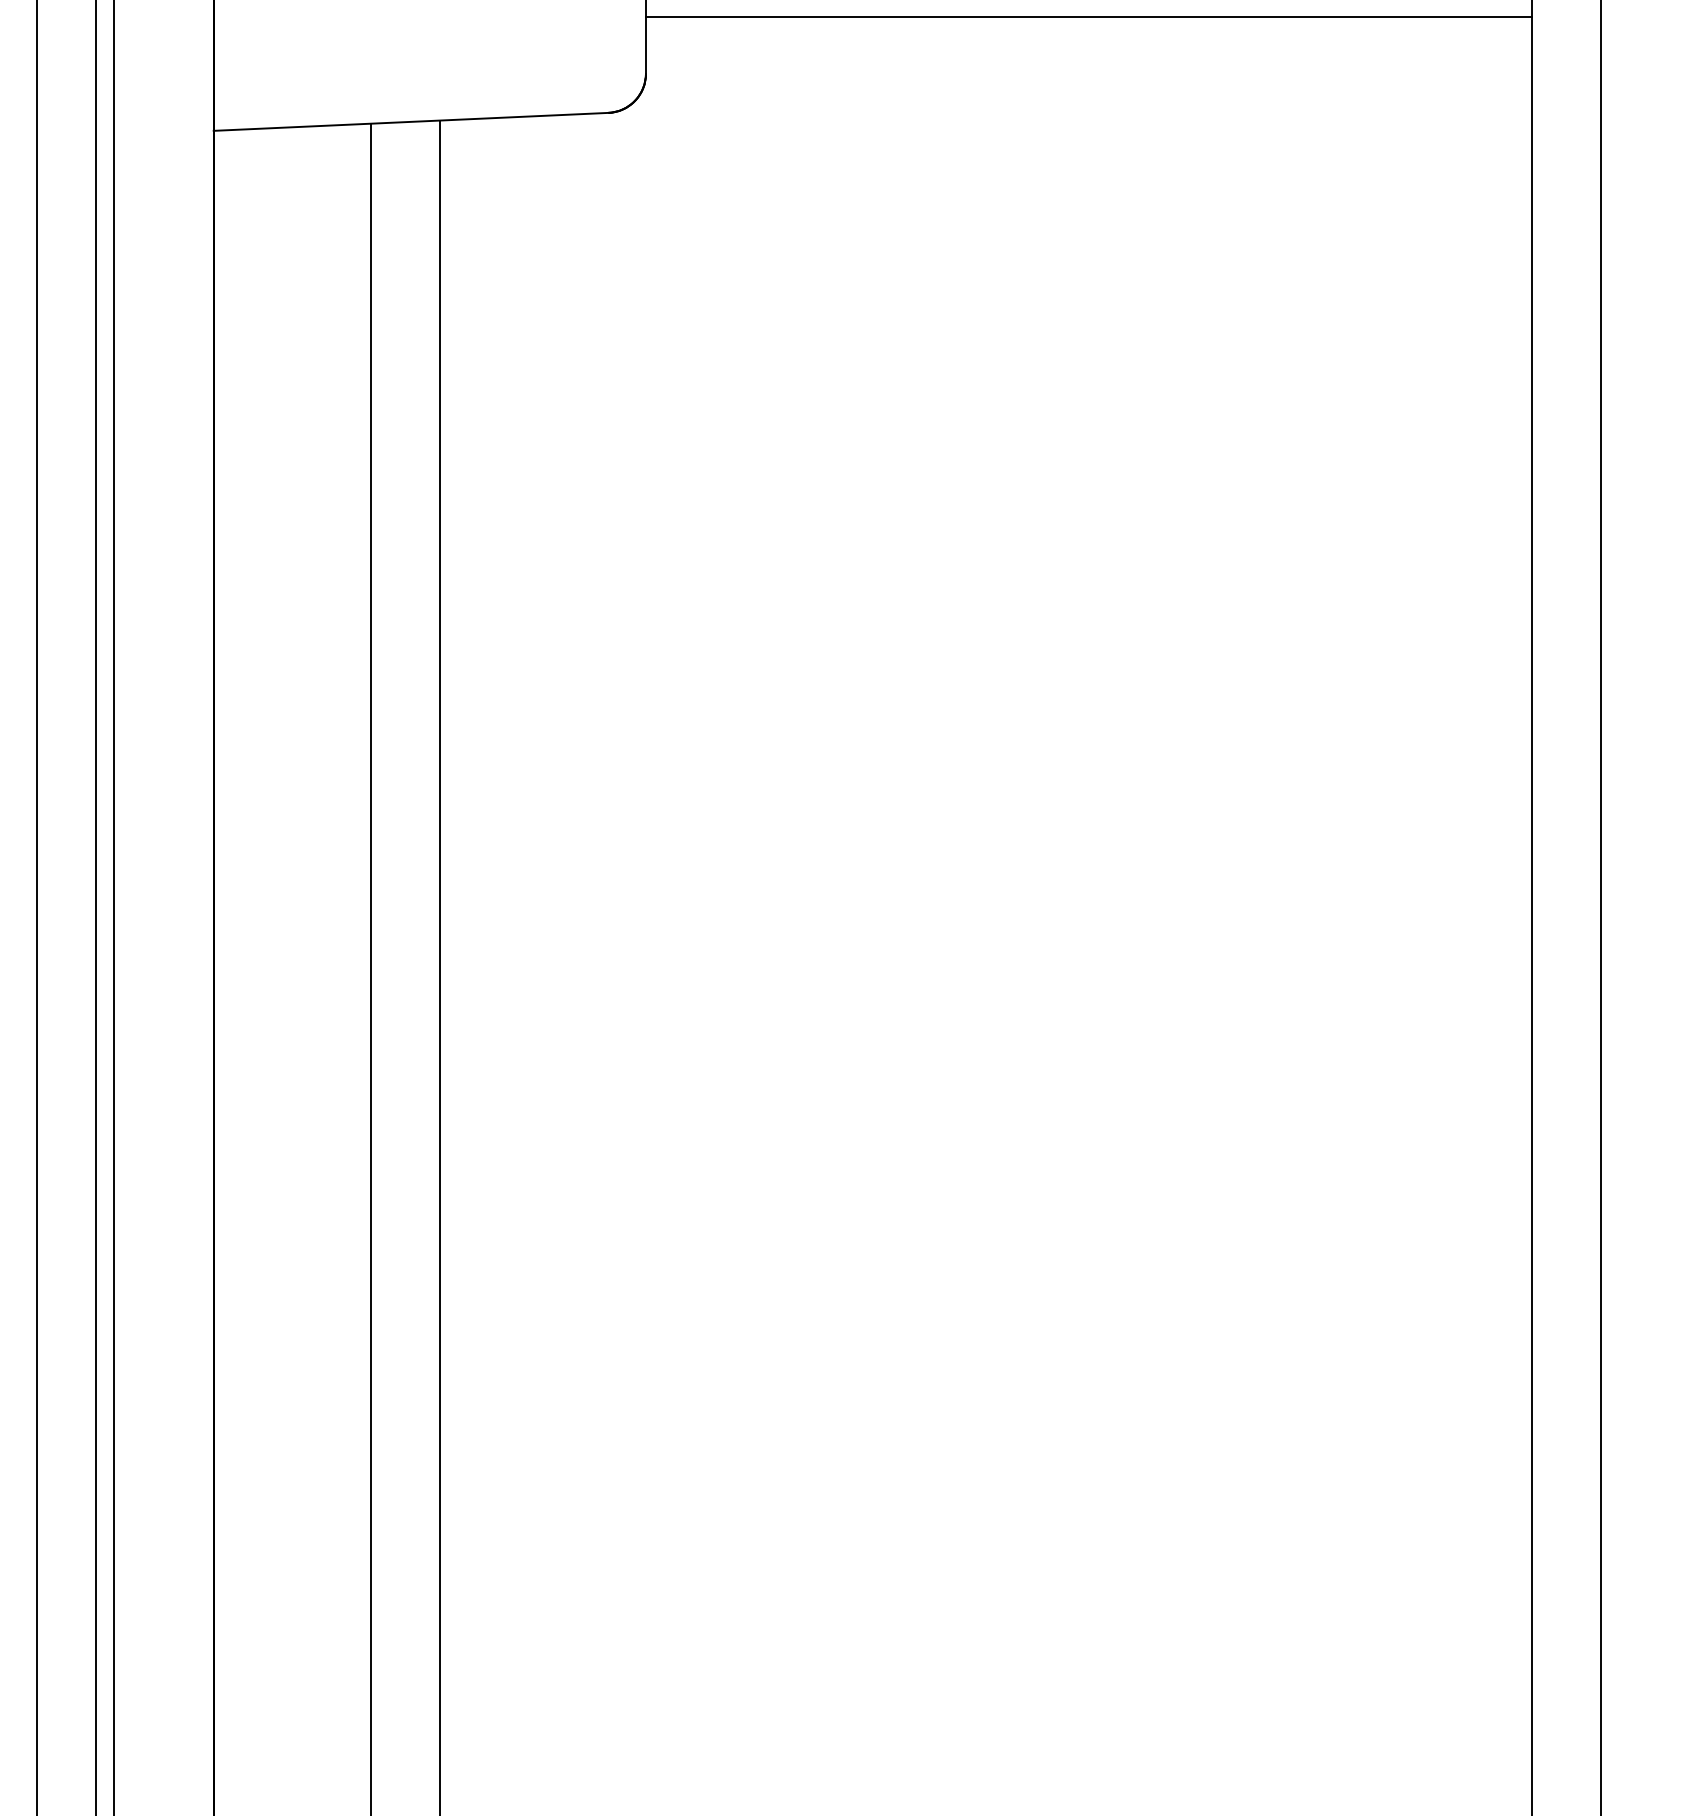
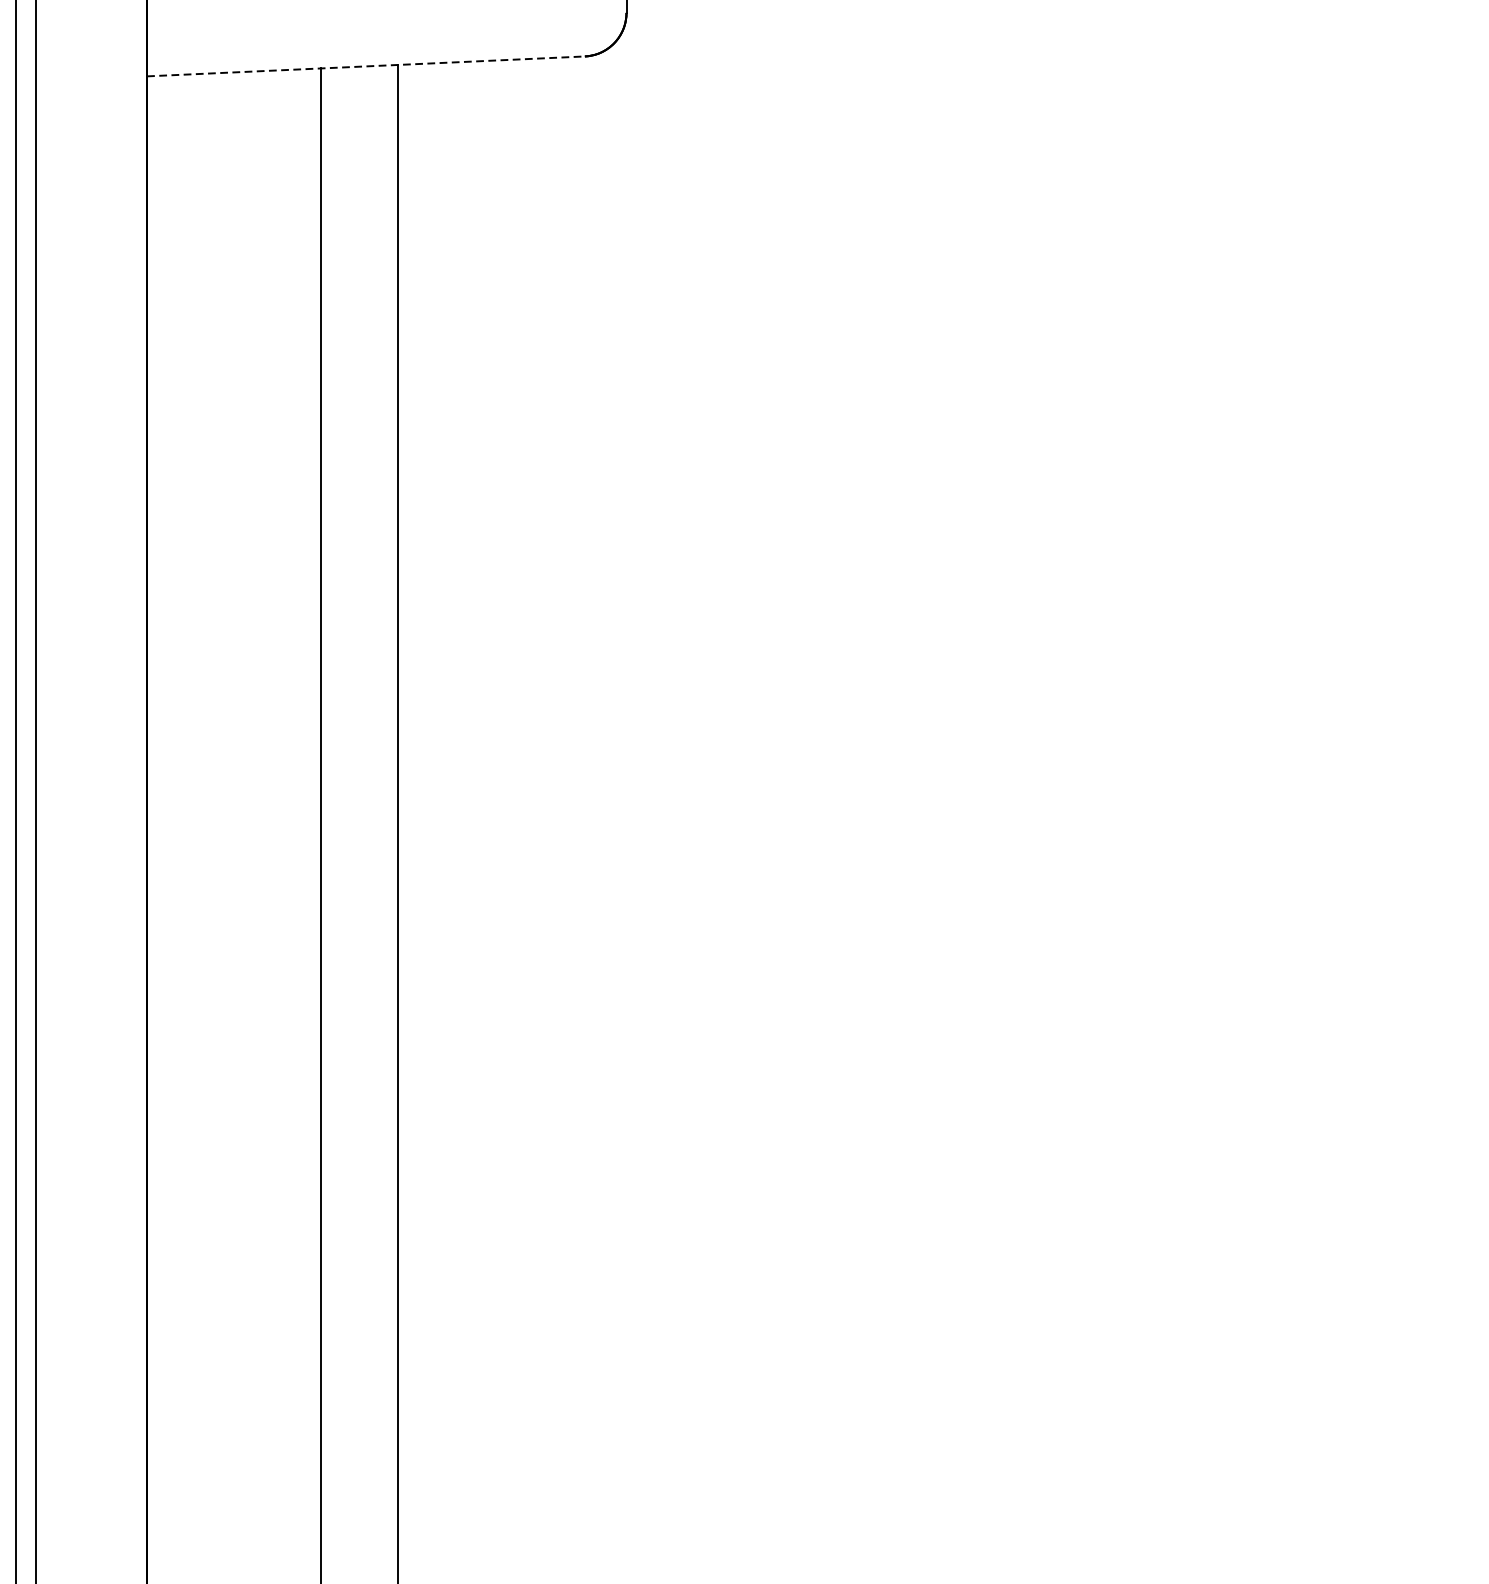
line: (411, 121) -> (366, 65), solid -> dashed

